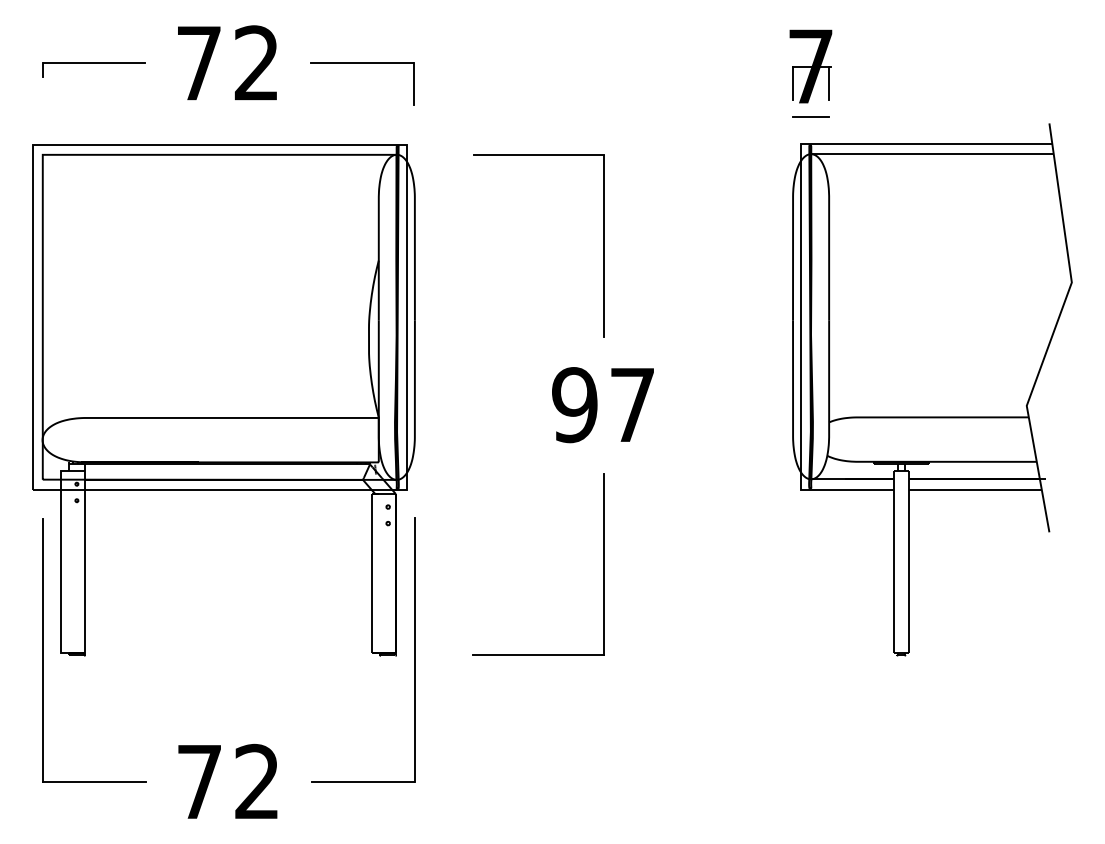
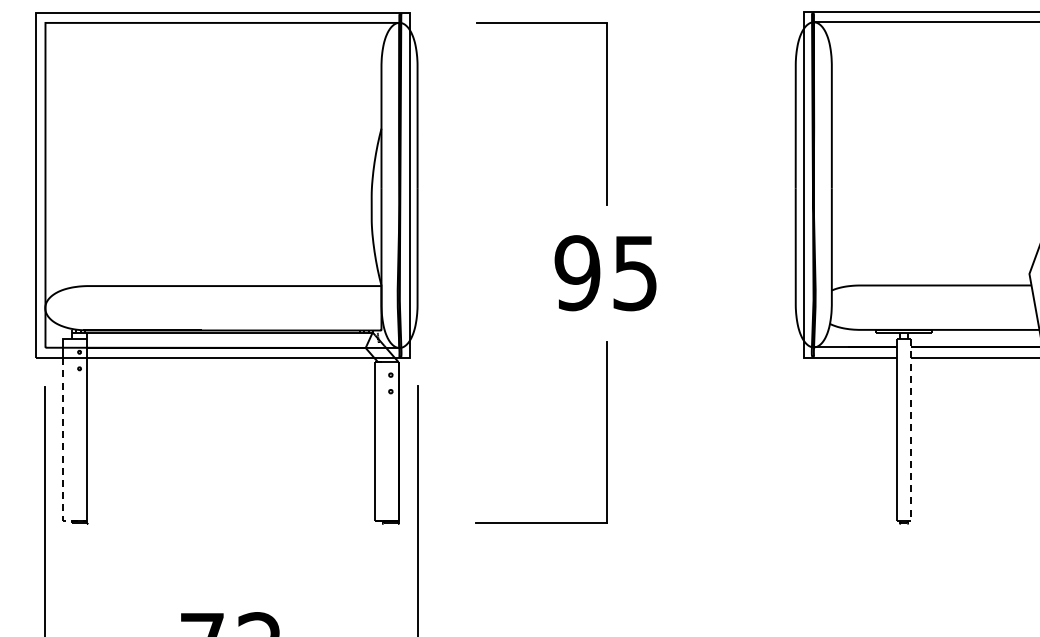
text: (632, 405) -> (635, 273), 97 -> 95
line: (908, 562) -> (911, 430), solid -> dashed
line: (60, 584) -> (63, 452), solid -> dashed

